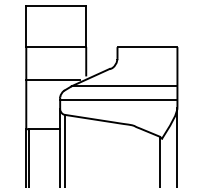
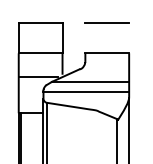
line: (147, 6) -> (107, 23), added

